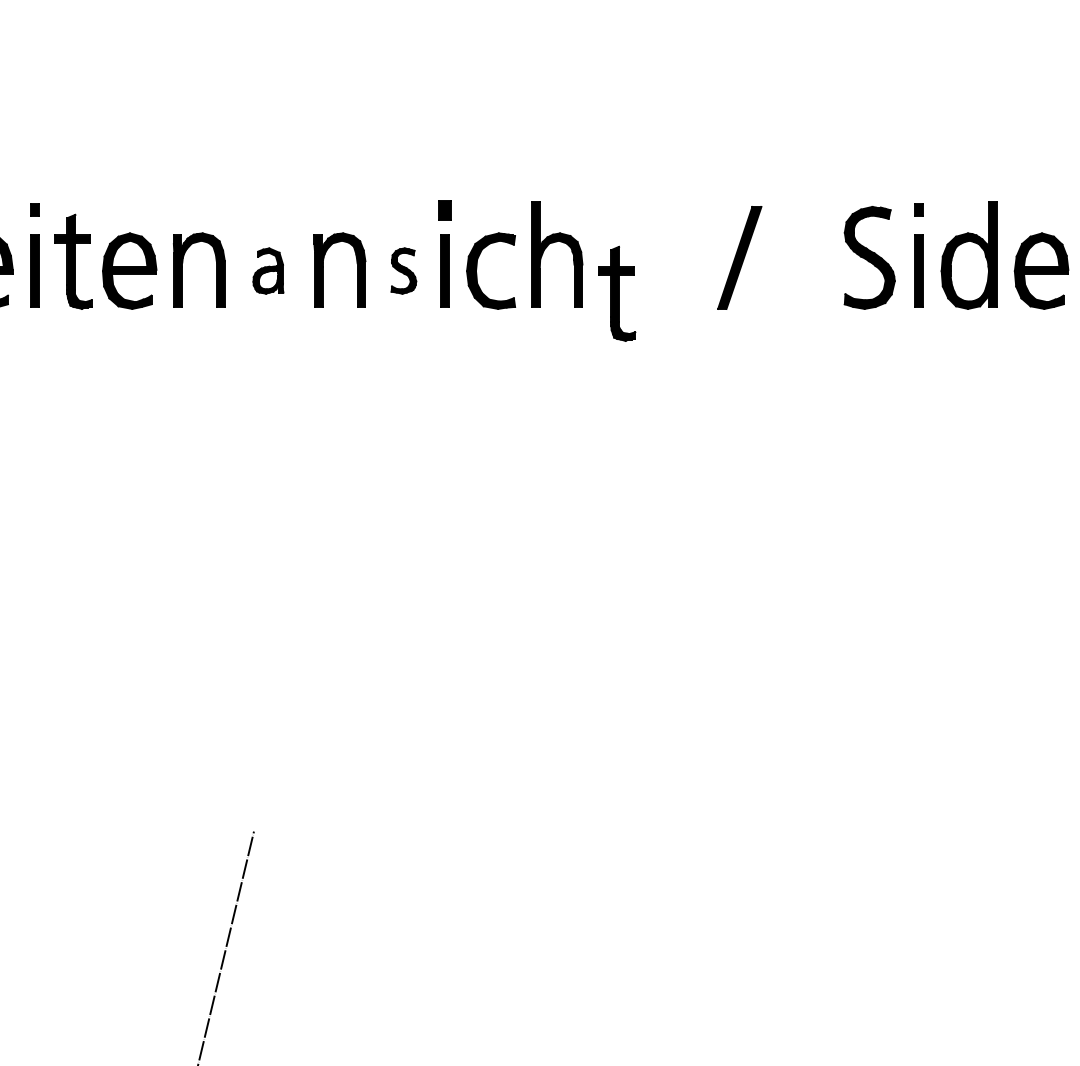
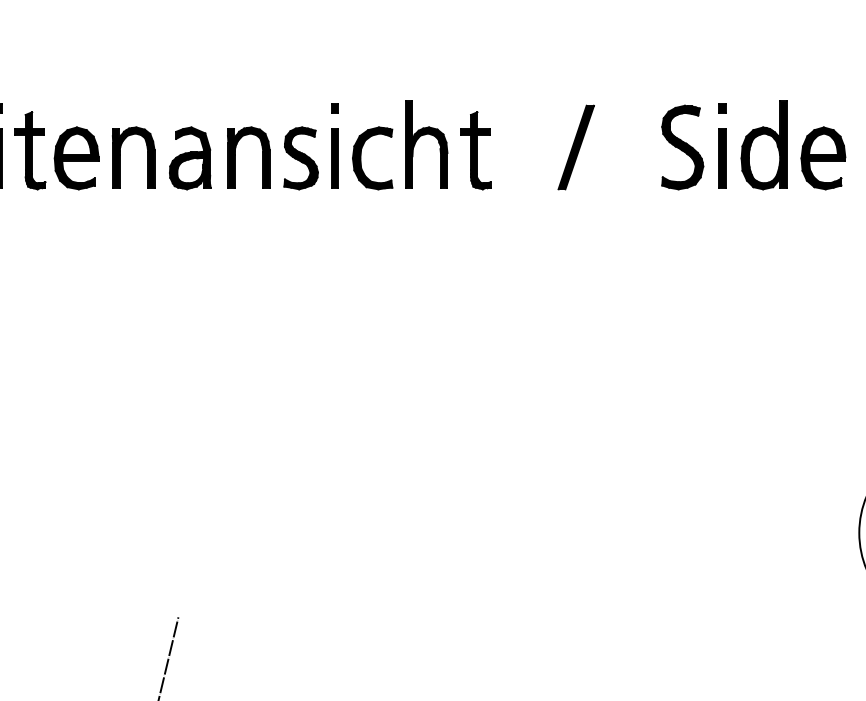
part: (444, 209) -> (334, 107), size x0.62
part: (268, 270) -> (190, 157), size x1.67
part: (403, 270) -> (300, 157), size x1.67
part: (617, 293) -> (476, 150), moved

